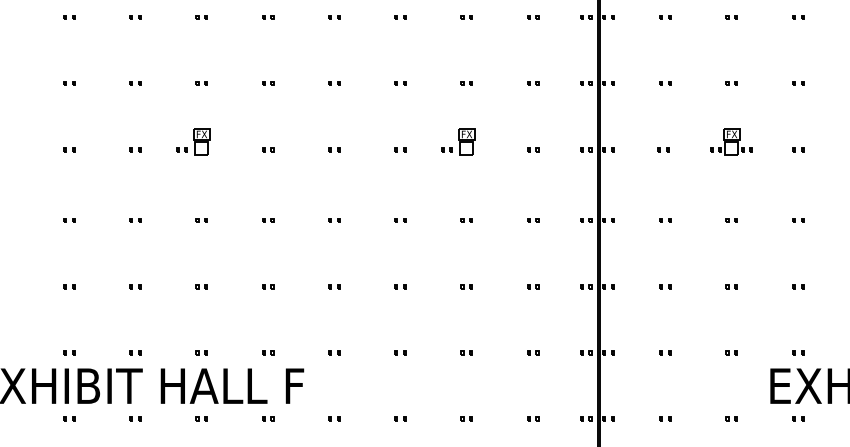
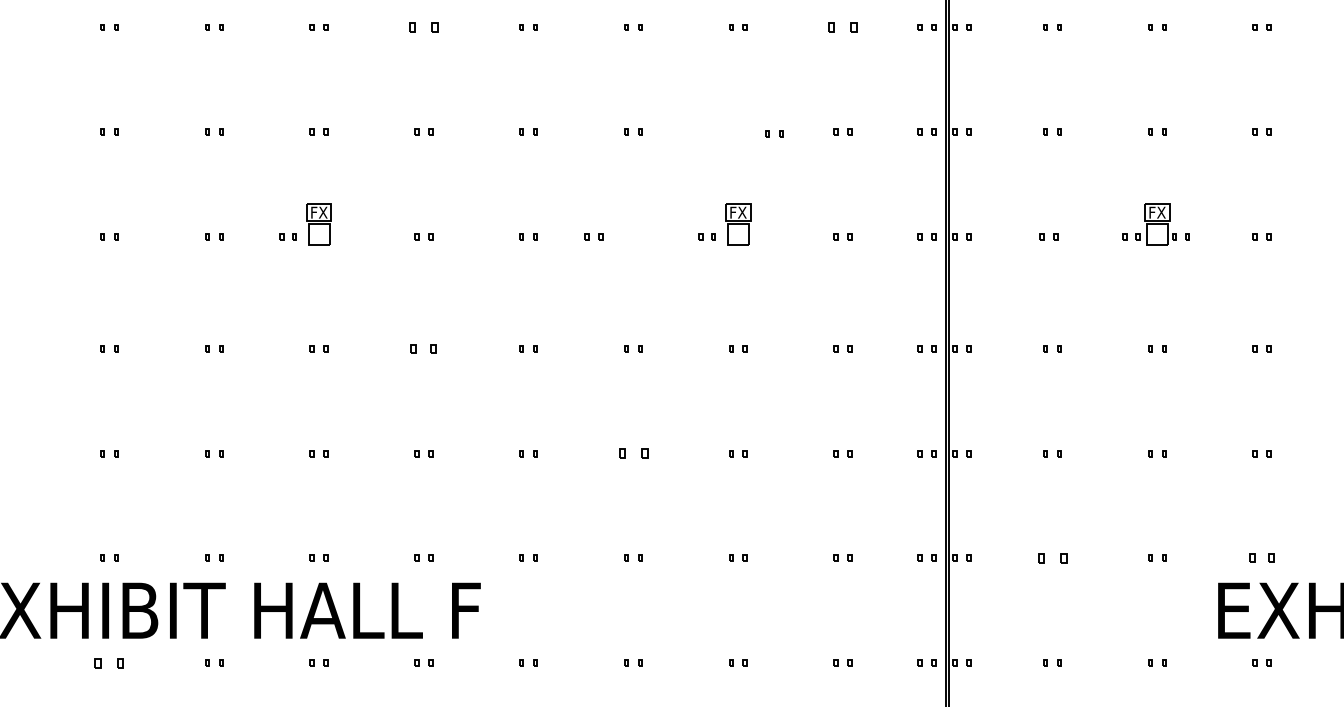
part: (268, 17) -> (424, 27), size x1.6
part: (533, 17) -> (843, 27), size x1.6
part: (466, 83) -> (773, 133), moved
part: (400, 149) -> (593, 236), moved
part: (268, 220) -> (424, 348), size x1.4
part: (400, 286) -> (633, 453), size x1.6
part: (665, 352) -> (1052, 557), size x1.6
part: (798, 352) -> (1262, 557), size x1.4
part: (69, 418) -> (109, 661), size x1.6

